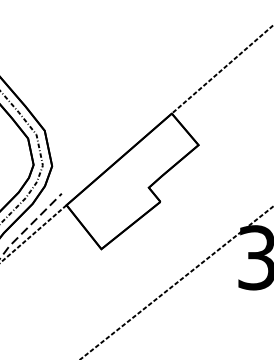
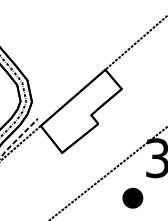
part: (216, 321) -> (132, 197), added

